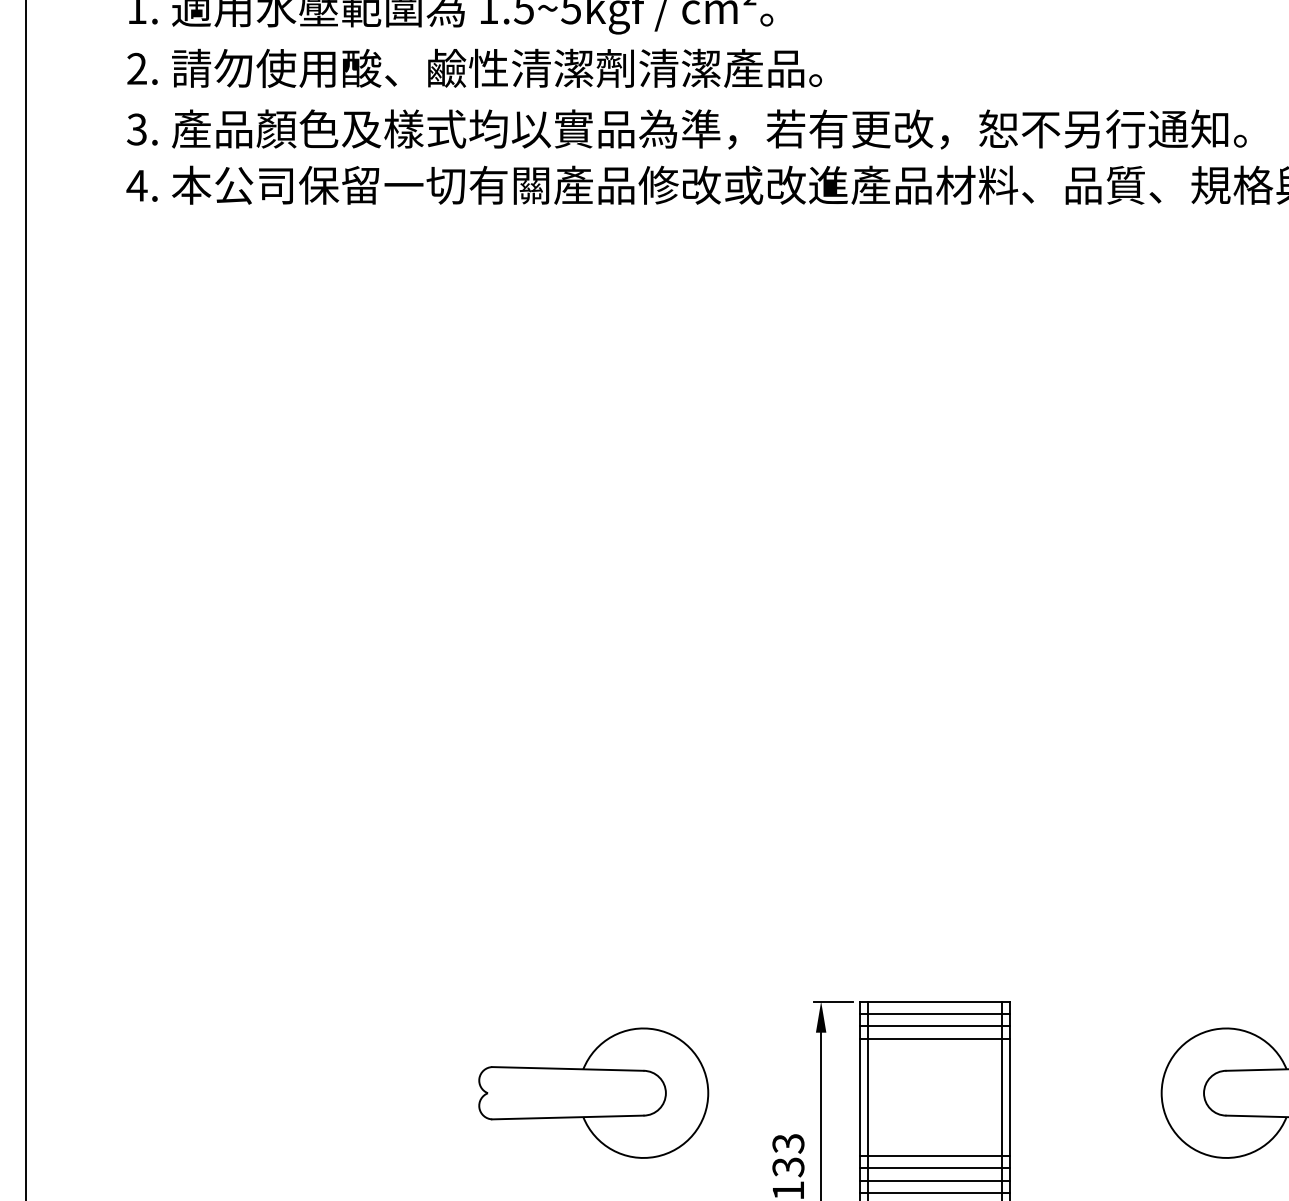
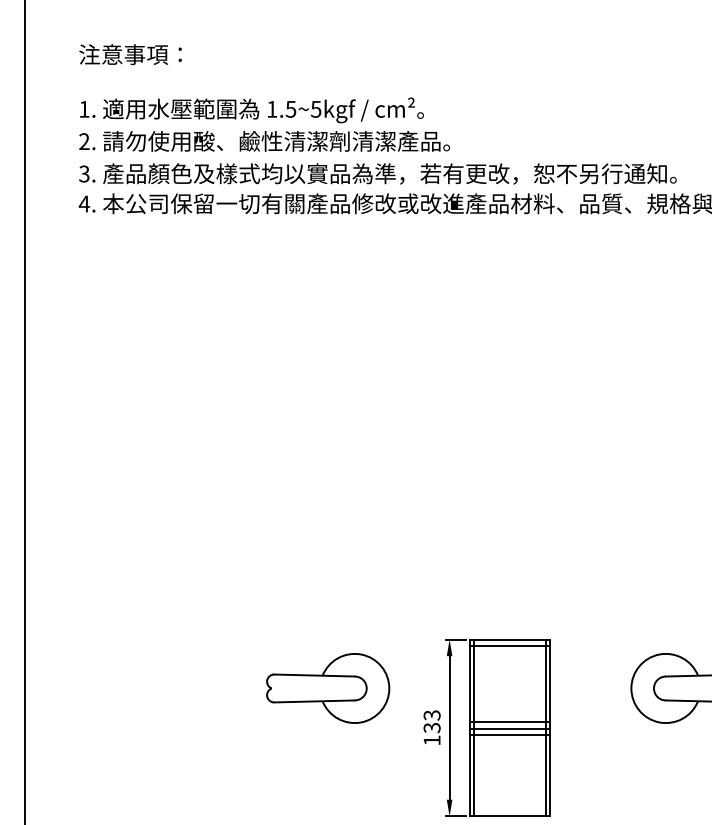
line: (935, 1025) -> (510, 652), removed
line: (935, 1038) -> (510, 659), removed
line: (935, 1192) -> (510, 741), removed

